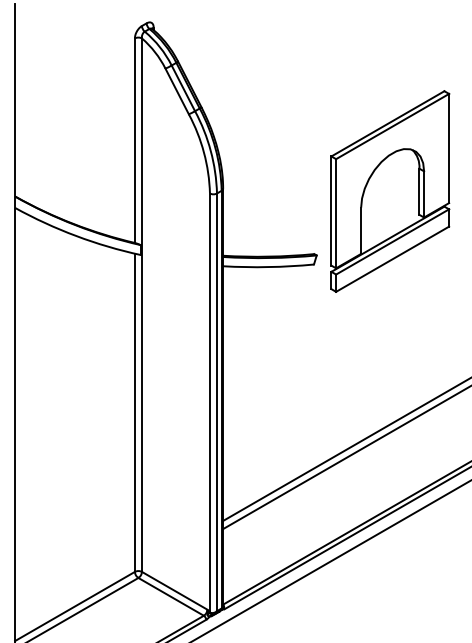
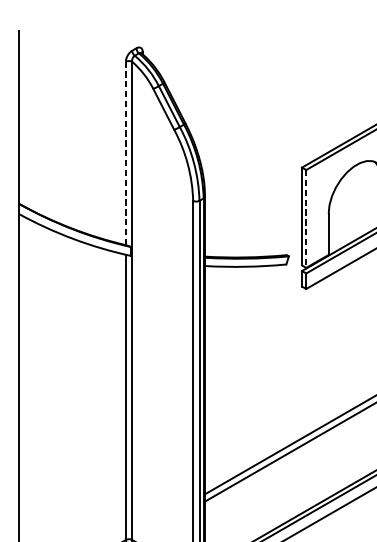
line: (134, 140) -> (125, 153), solid -> dashed
line: (336, 213) -> (306, 218), solid -> dashed

